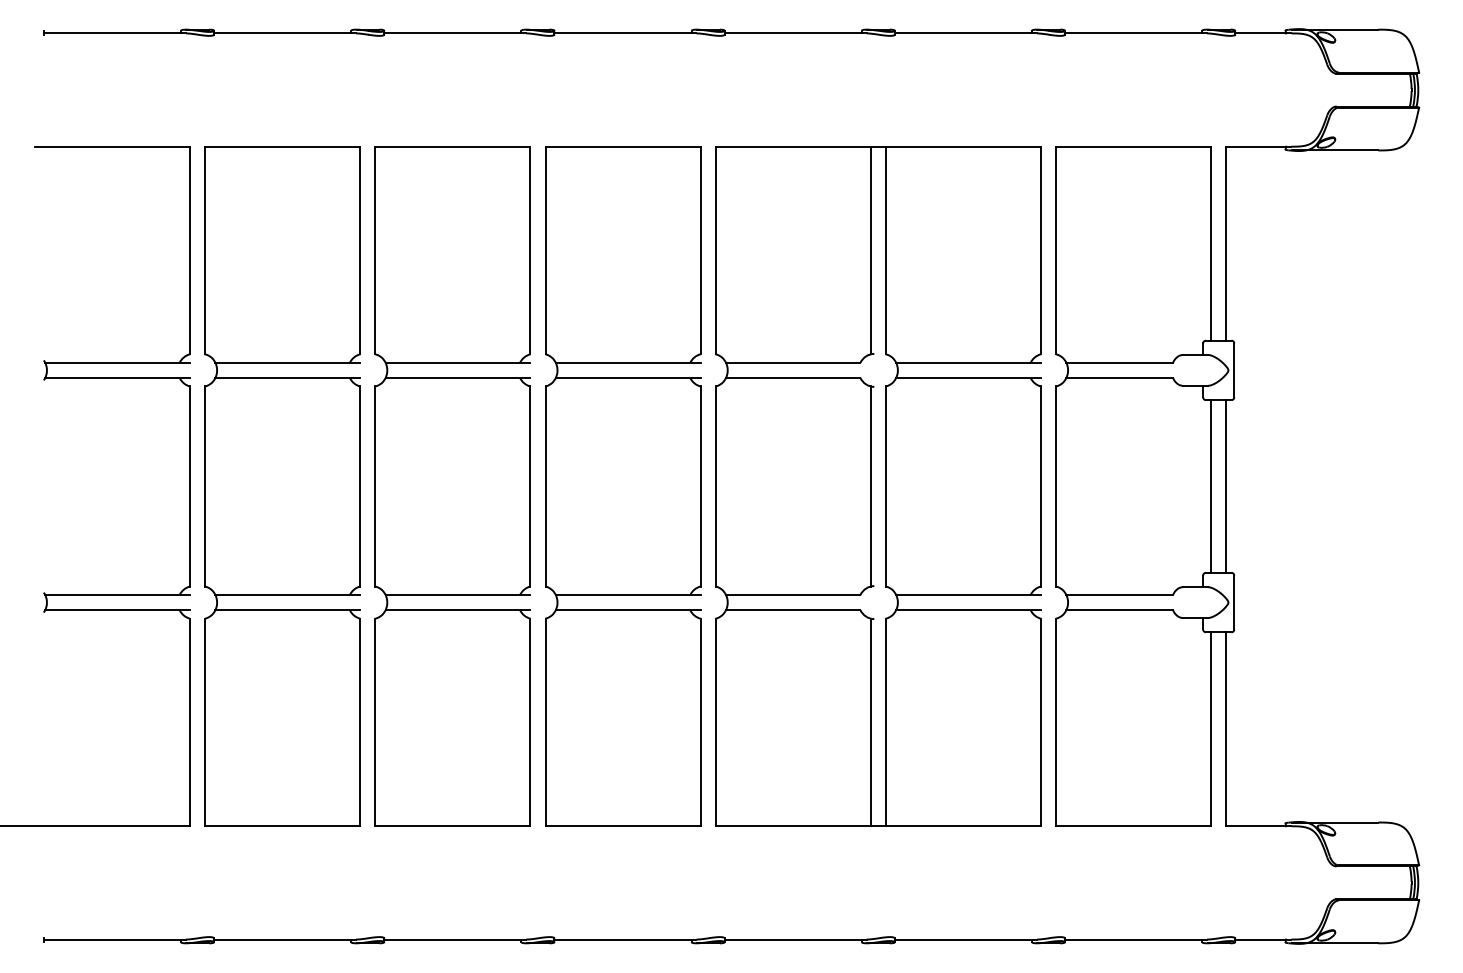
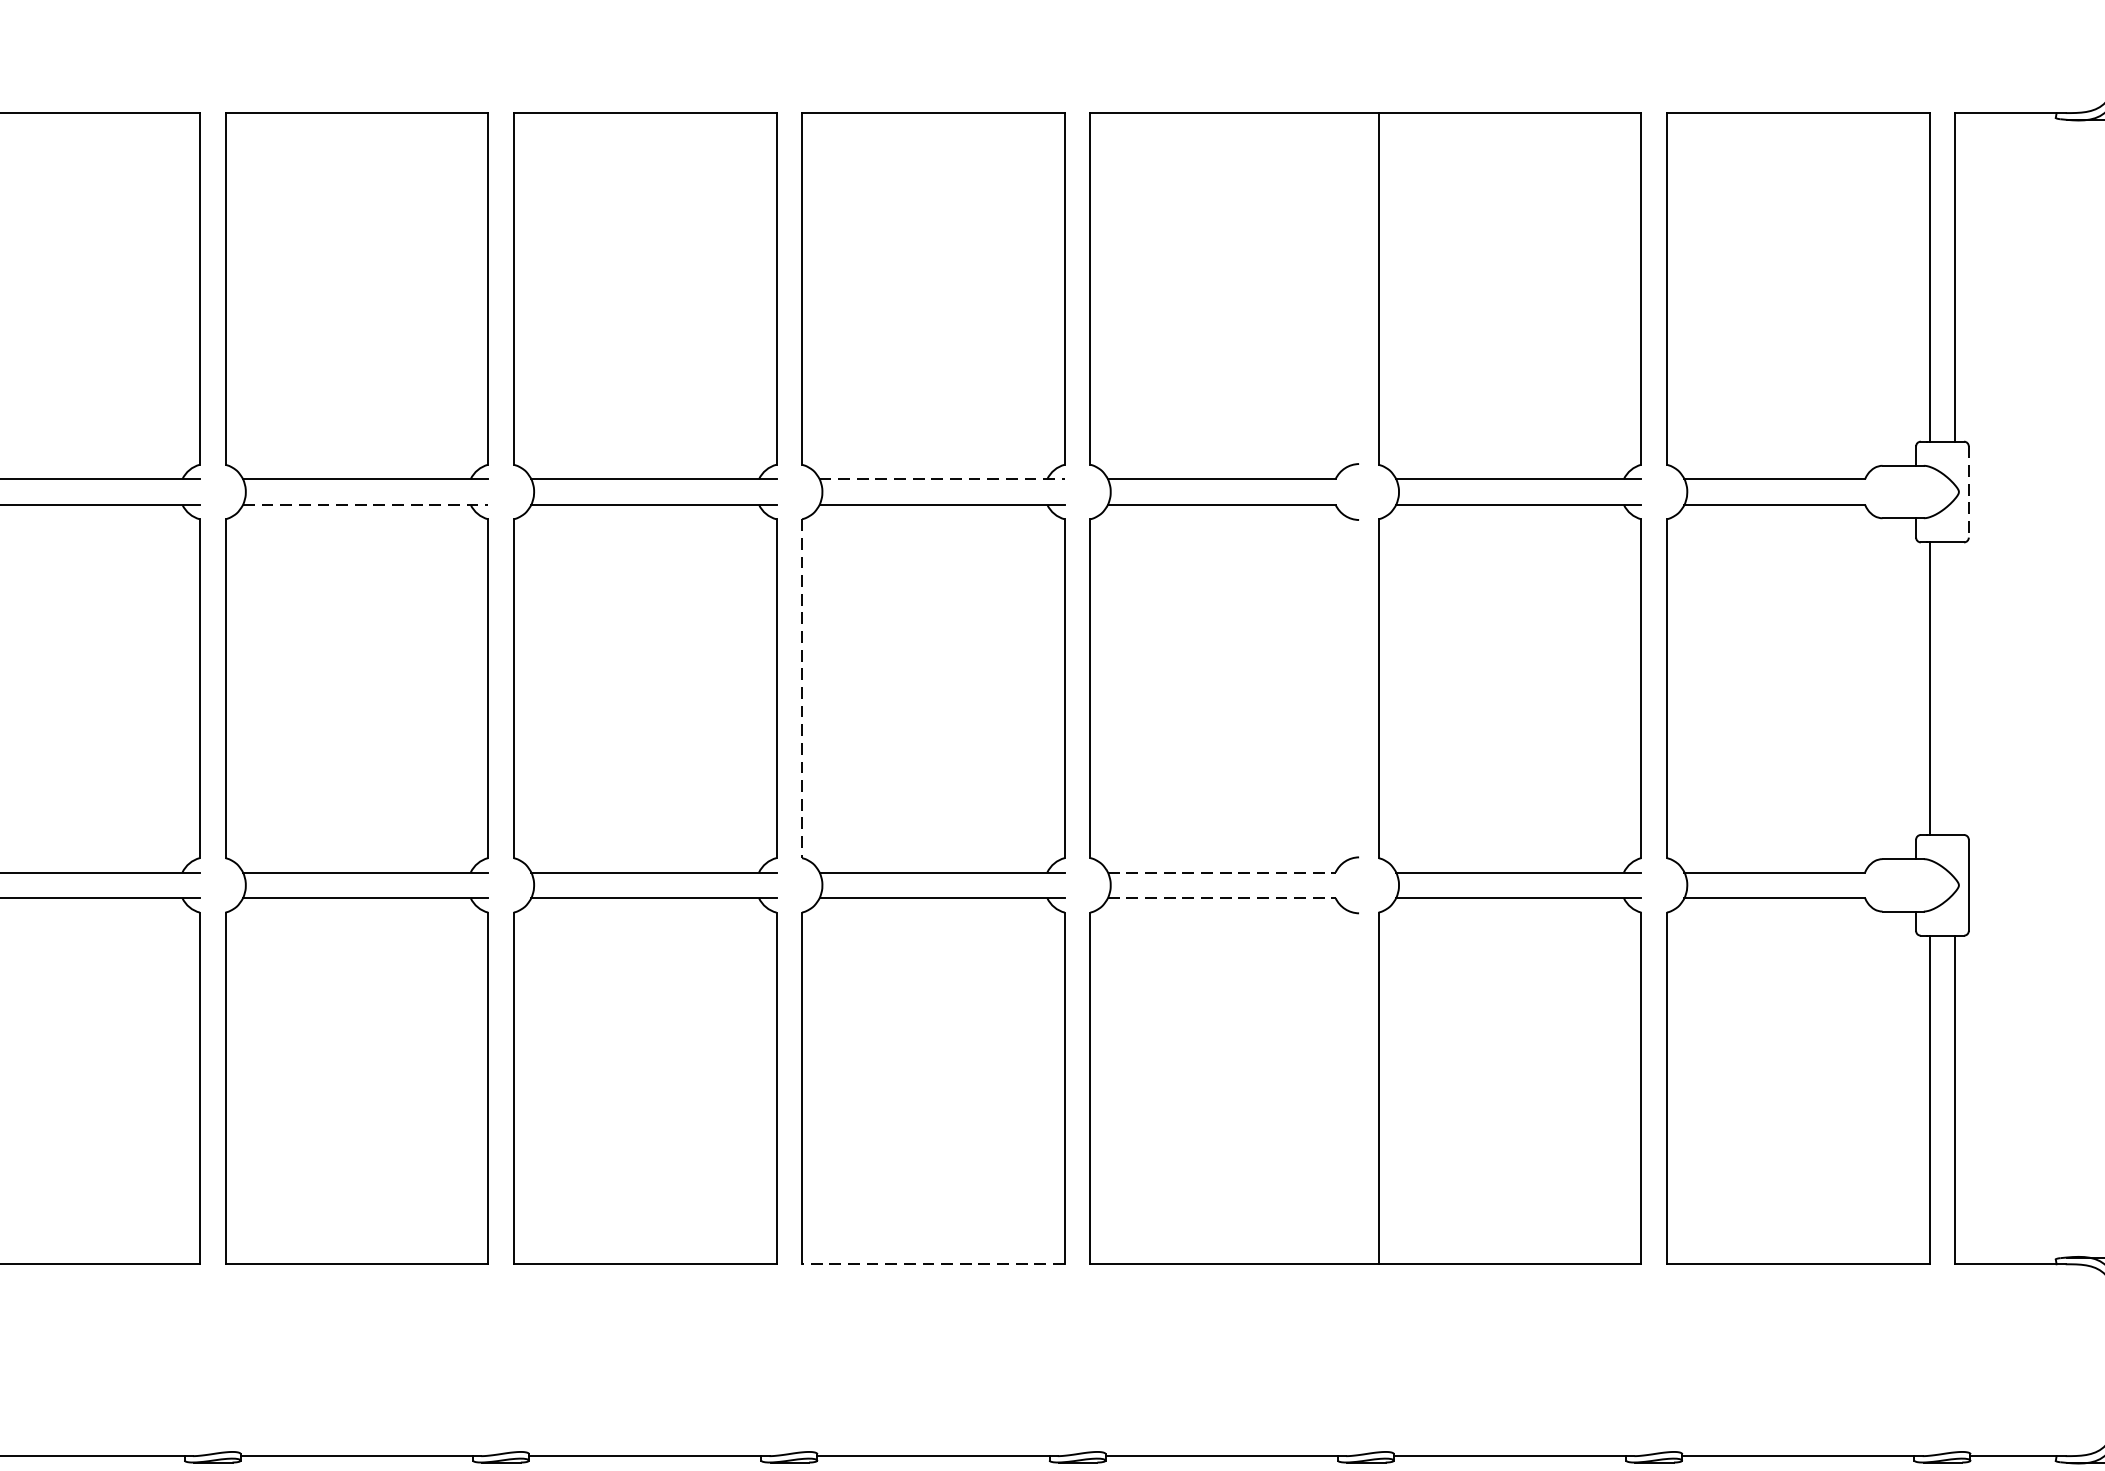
line: (870, 250) -> (1352, 288), removed
line: (628, 362) -> (942, 478), solid -> dashed
line: (1234, 370) -> (1969, 492), solid -> dashed
line: (288, 377) -> (366, 504), solid -> dashed
line: (545, 486) -> (802, 688), solid -> dashed
line: (870, 486) -> (1352, 688), removed
line: (1226, 486) -> (1955, 688), removed
line: (793, 595) -> (1222, 873), solid -> dashed
line: (793, 610) -> (1222, 898), solid -> dashed
line: (870, 722) -> (1352, 1088), removed
line: (623, 826) -> (934, 1264), solid -> dashed

